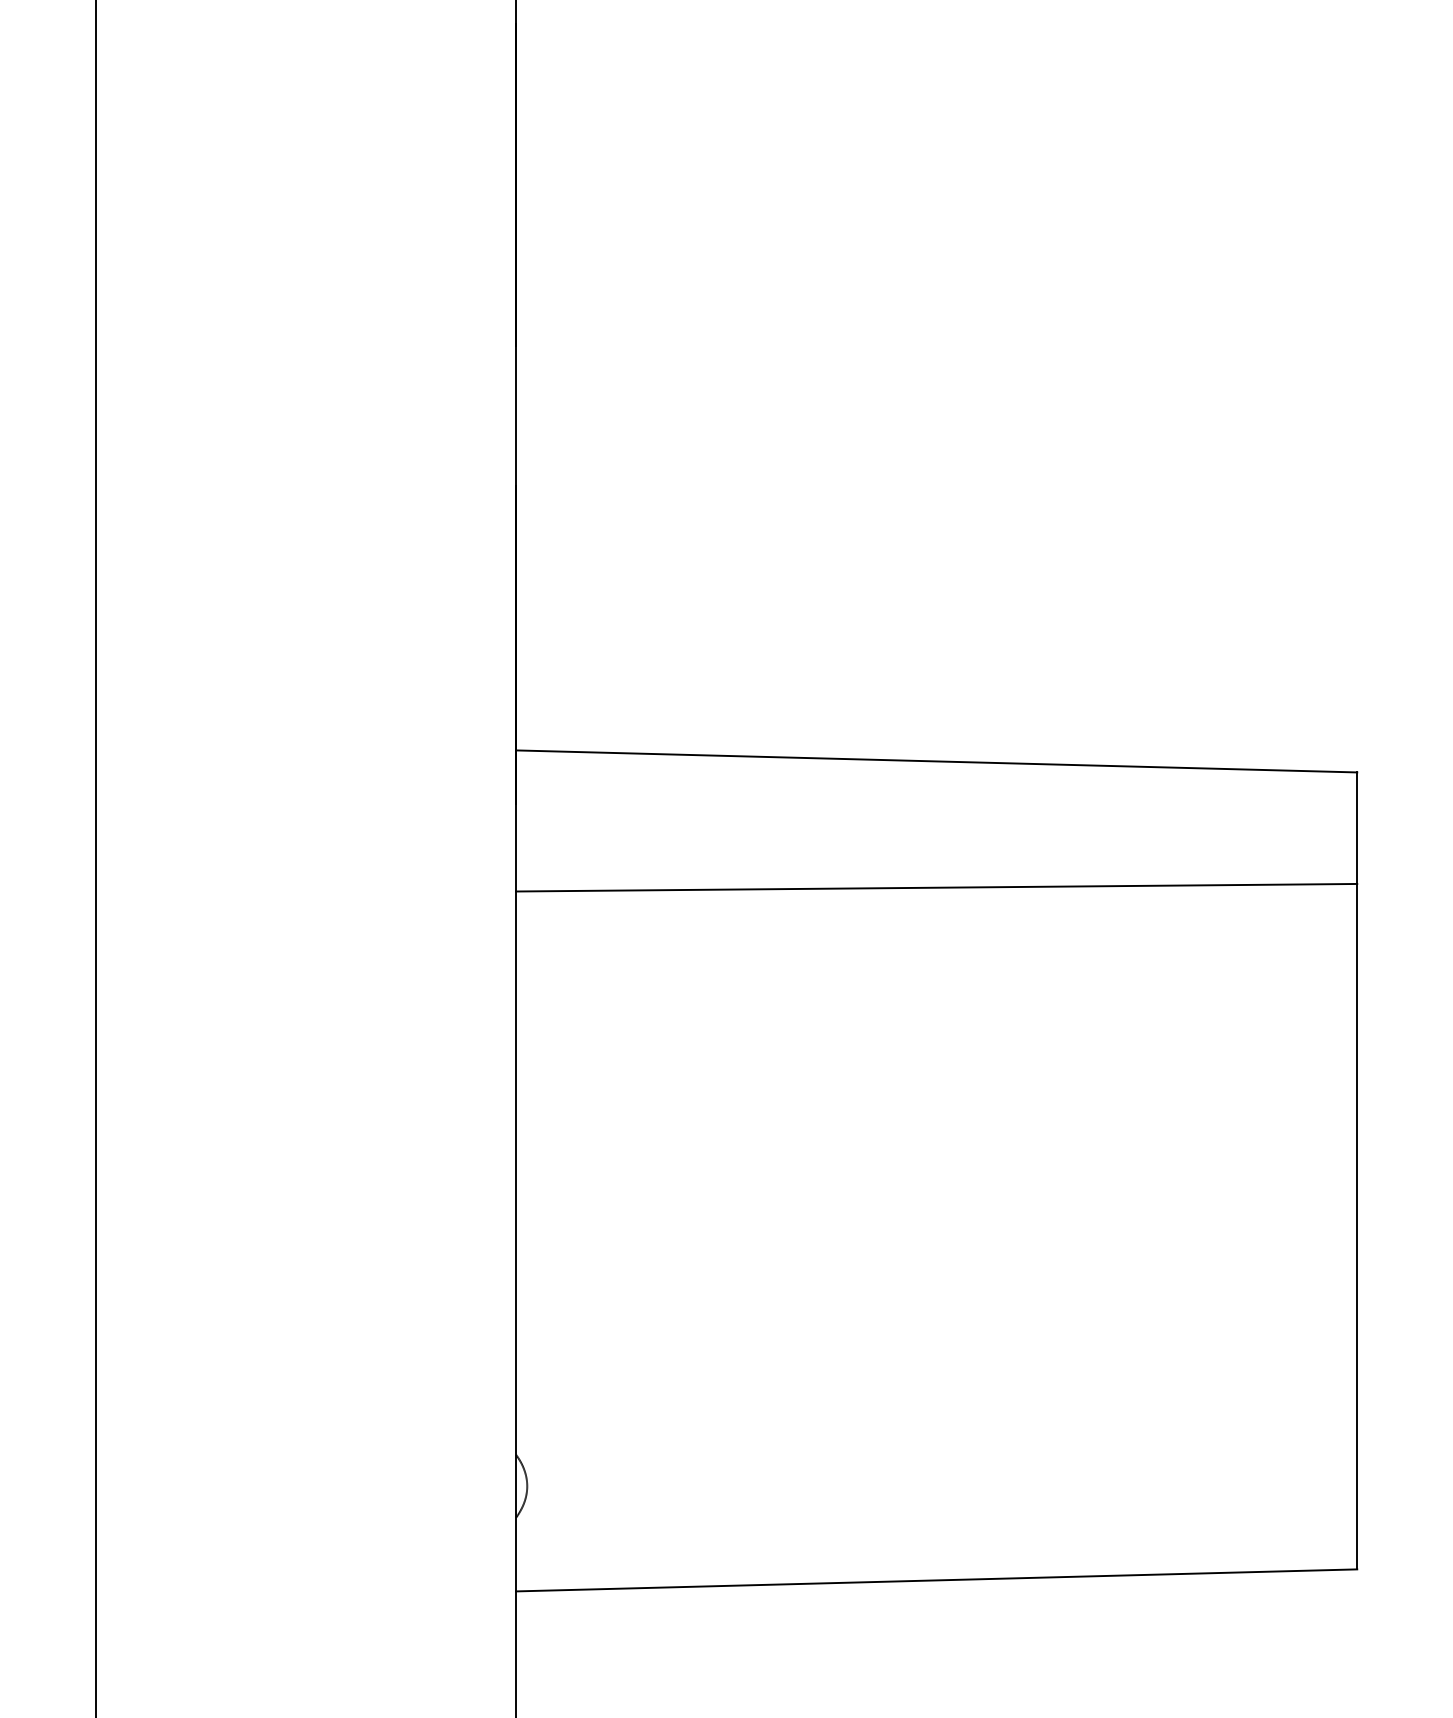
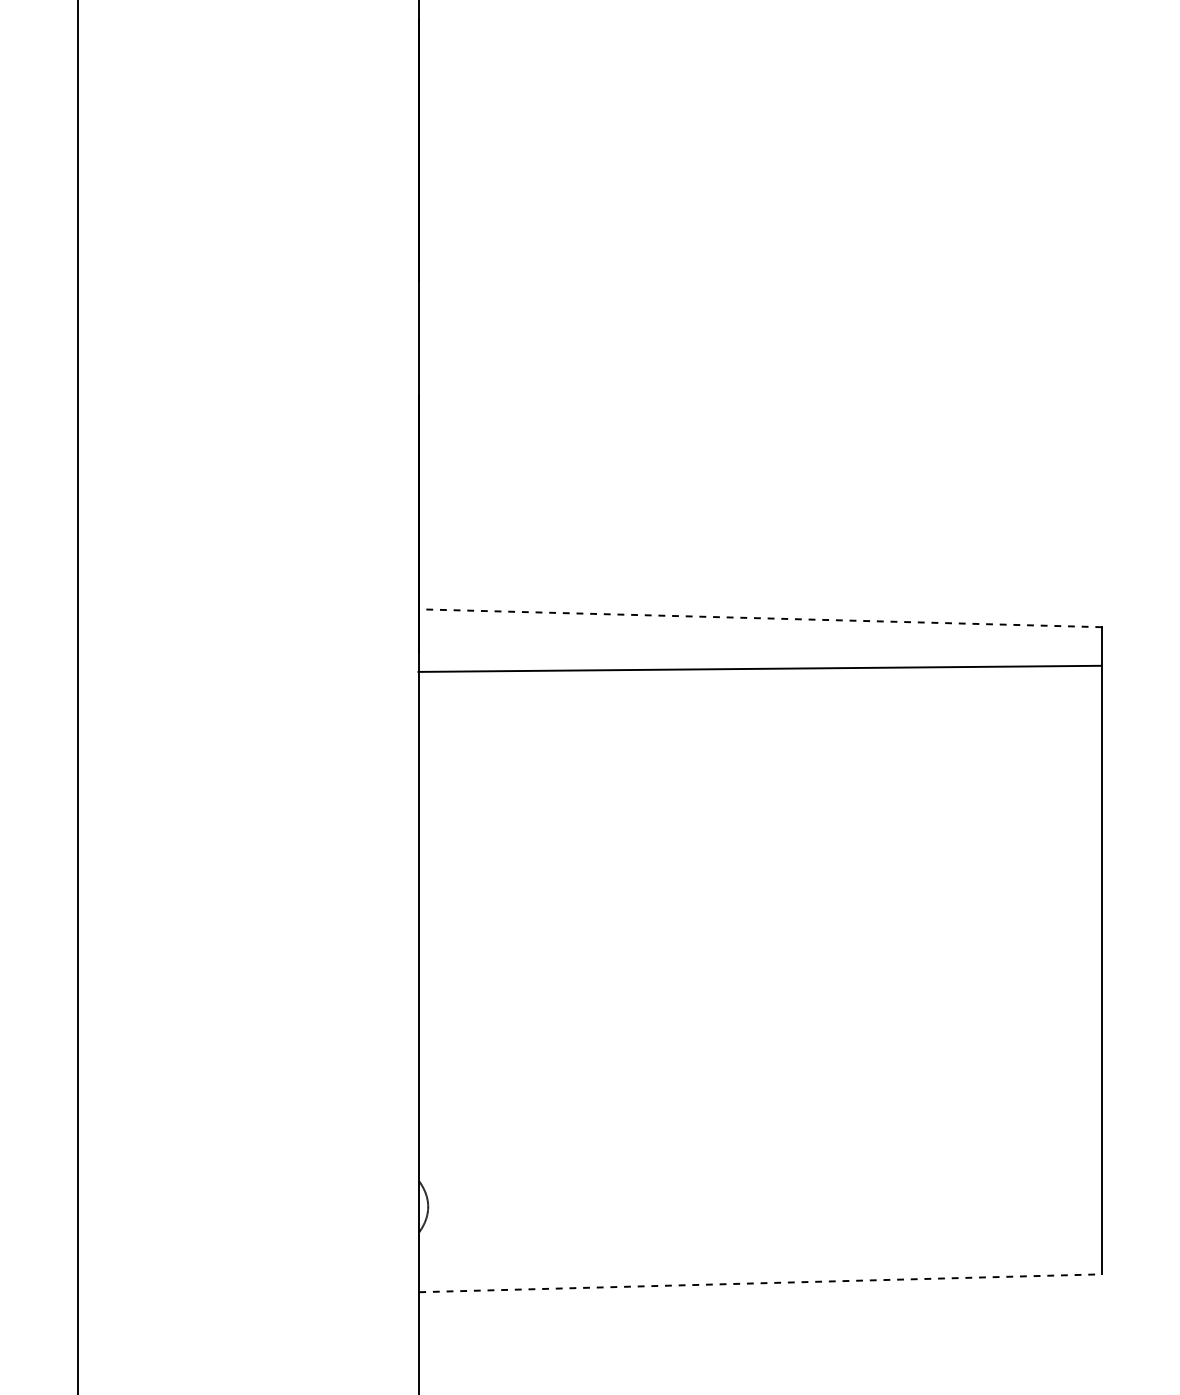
line: (936, 761) -> (760, 618), solid -> dashed
line: (936, 887) -> (759, 668), moved
line: (936, 1580) -> (760, 1283), solid -> dashed

